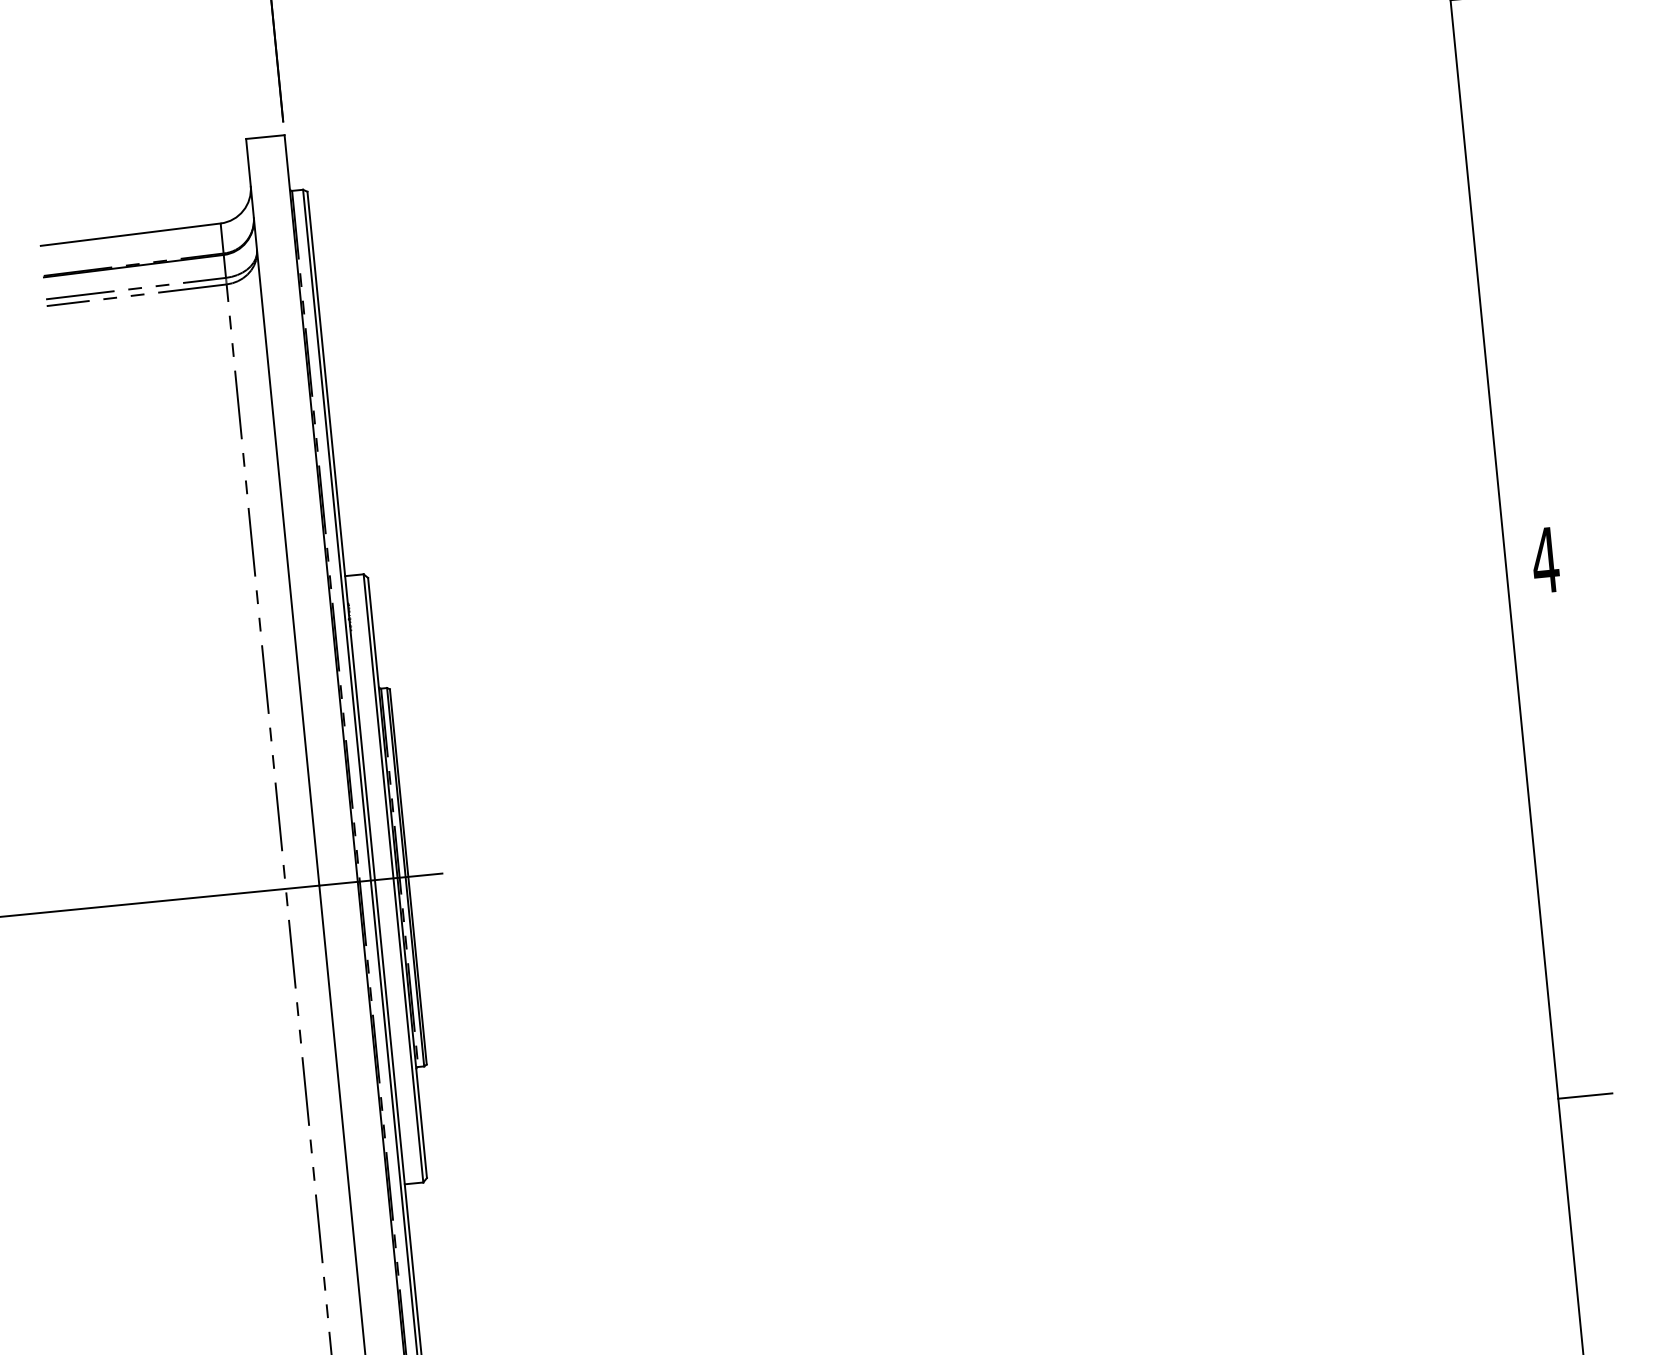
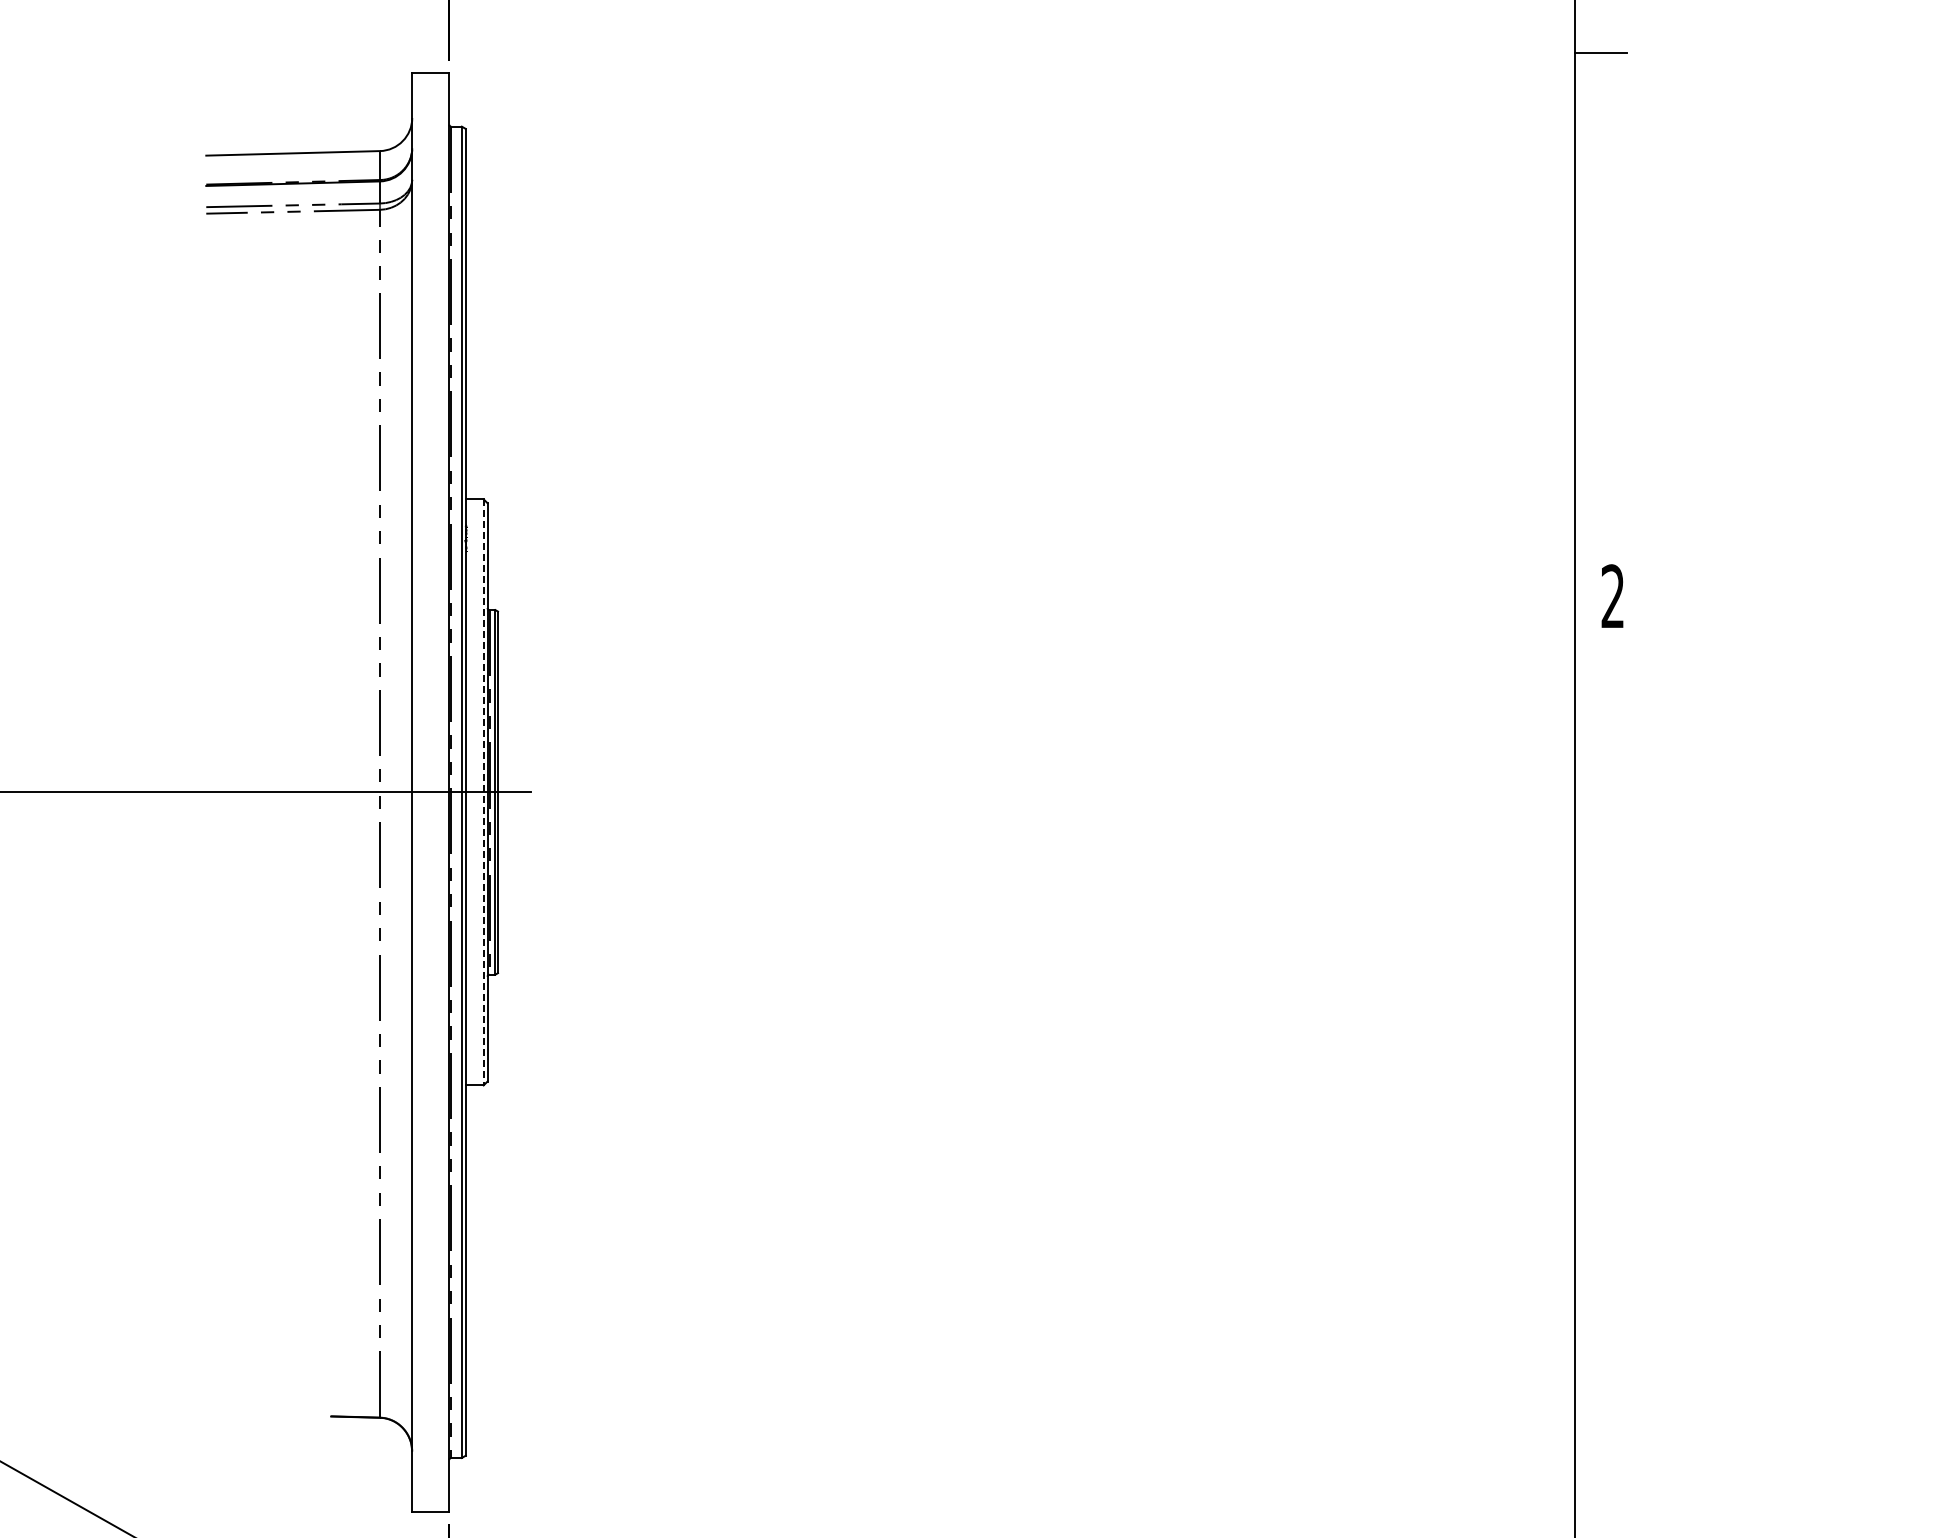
text: (1544, 559) -> (1612, 595), 4 -> 2
line: (393, 878) -> (483, 792), solid -> dashed
line: (1584, 1095) -> (1600, 1111), removed

